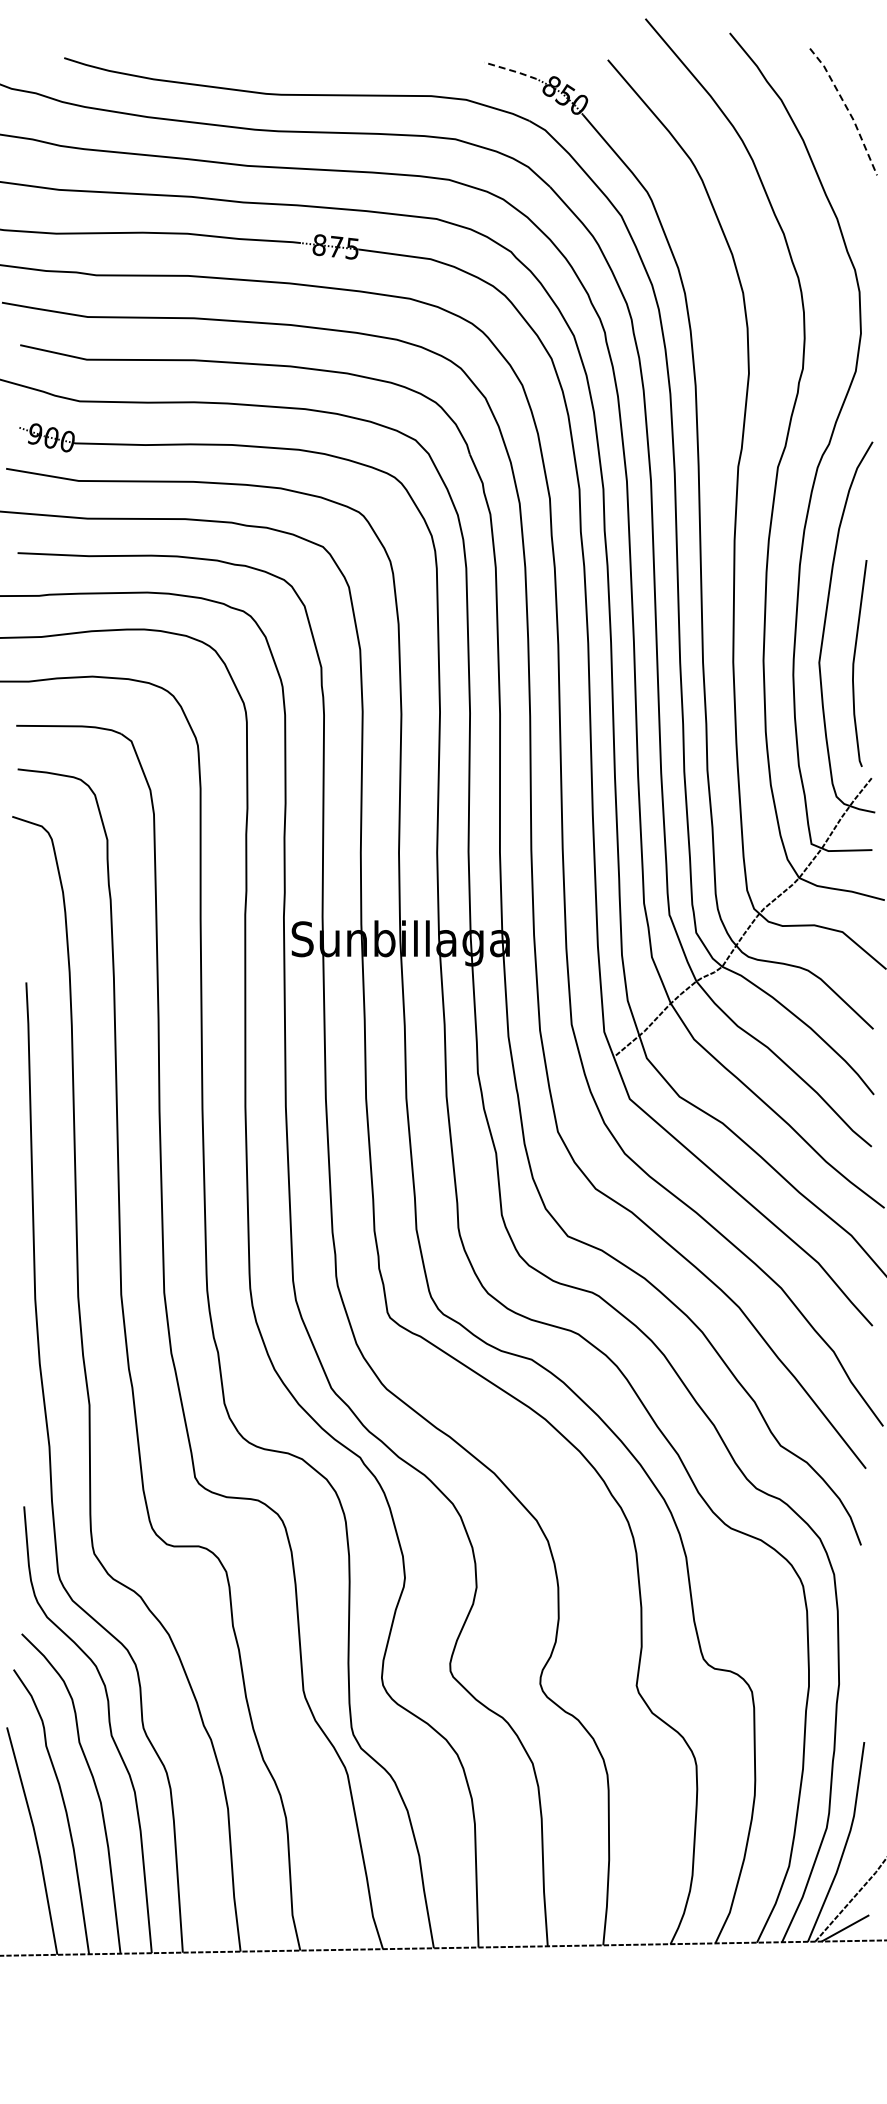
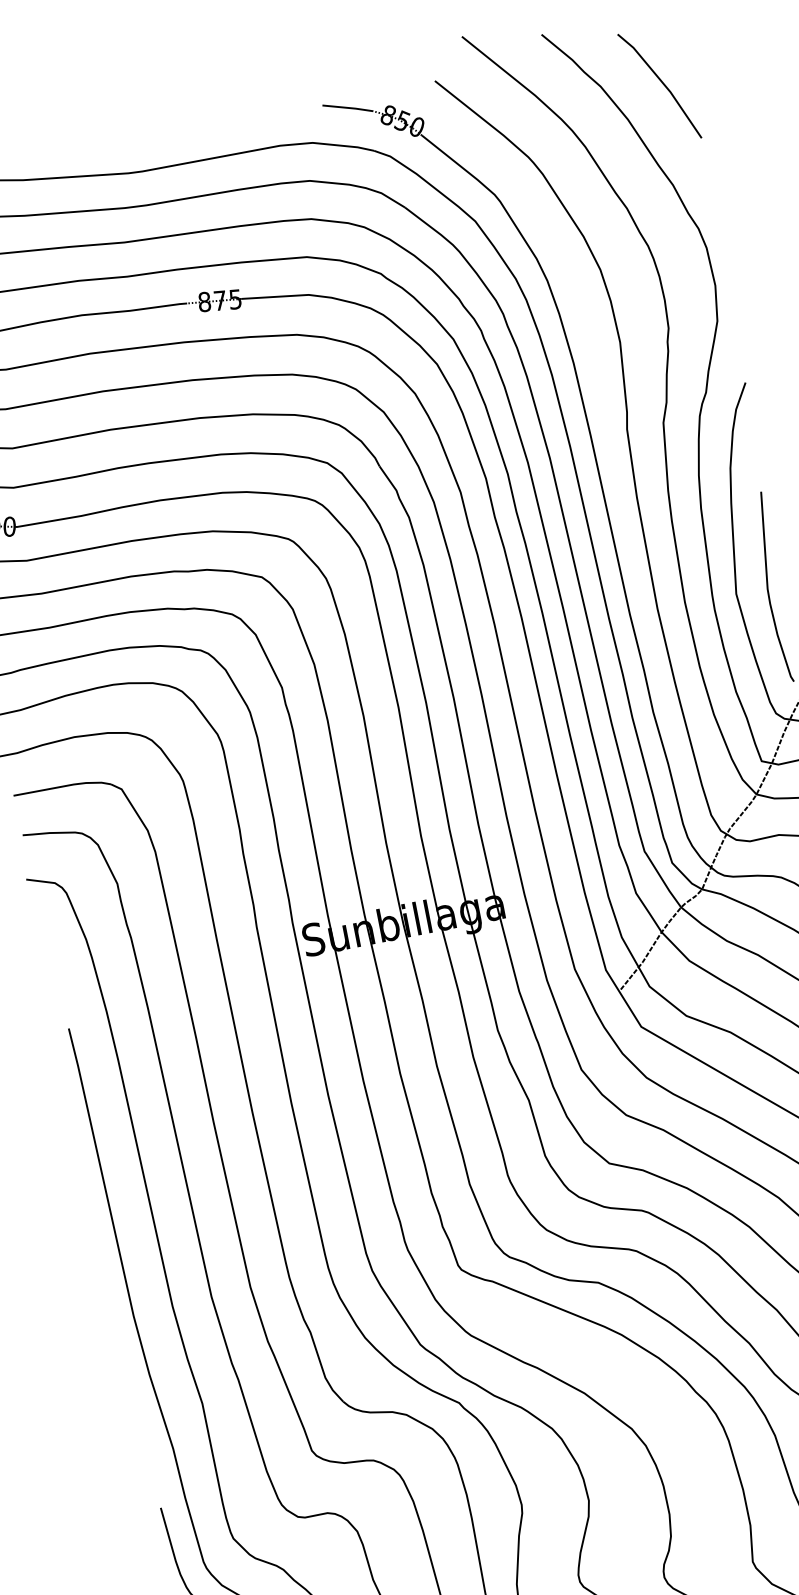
line: (511, 70) -> (348, 107), dashed -> solid
line: (847, 109) -> (662, 83), dashed -> solid

